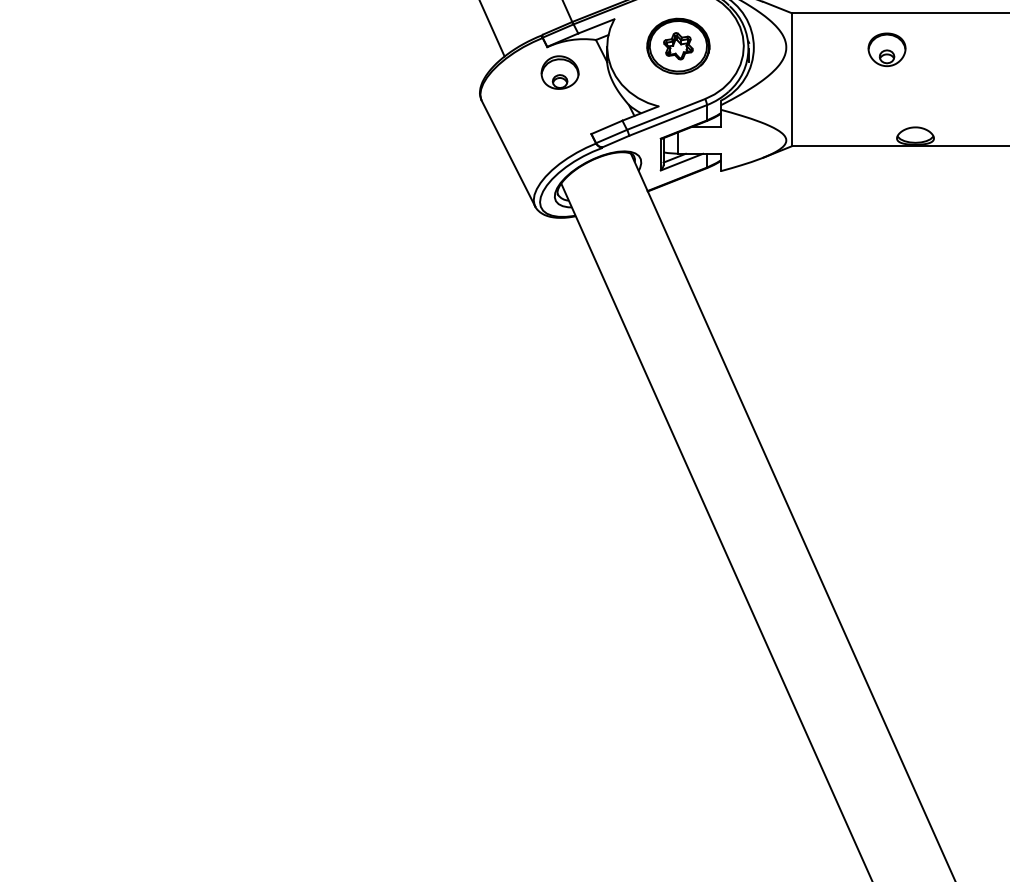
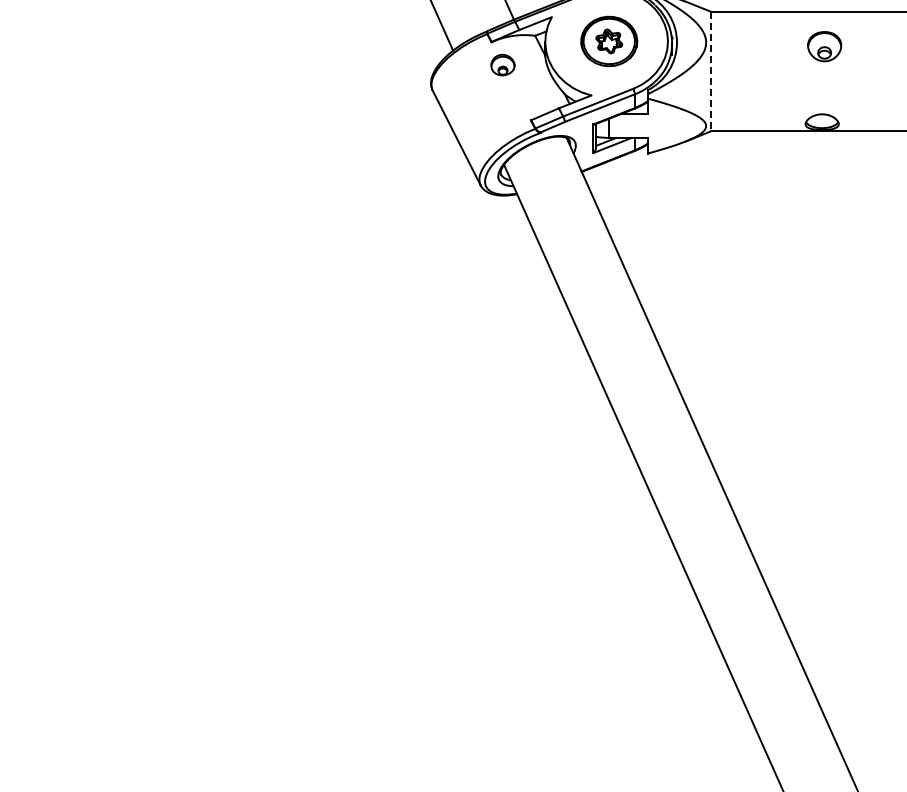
part: (886, 49) -> (824, 46), moved
part: (559, 71) -> (502, 64), size x0.7
line: (792, 79) -> (711, 71), solid -> dashed

